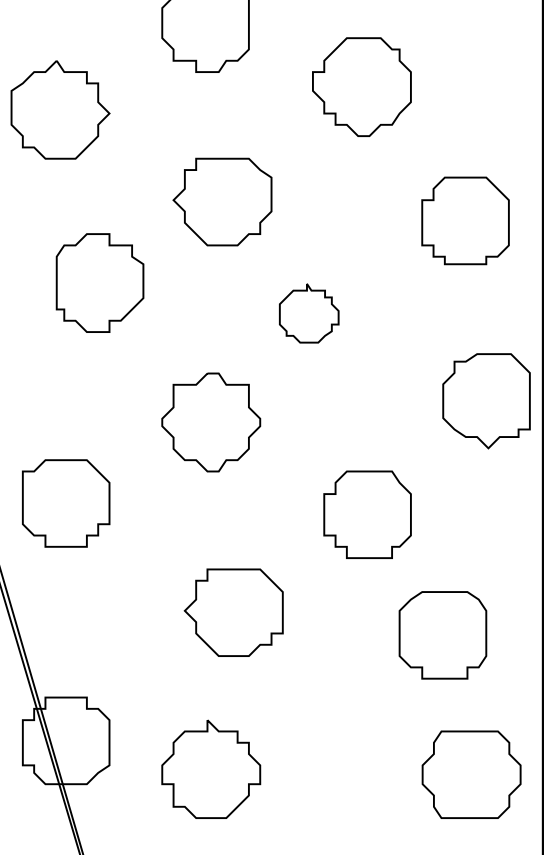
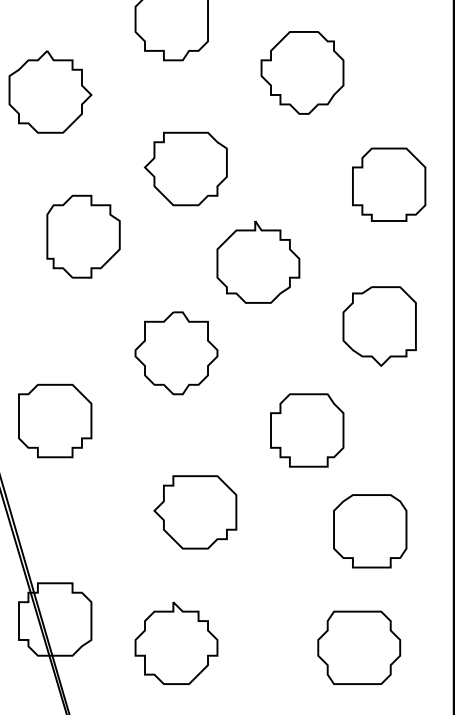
part: (309, 312) -> (258, 261), size x1.67
part: (486, 401) -> (379, 326), moved
part: (471, 774) -> (359, 647), moved

